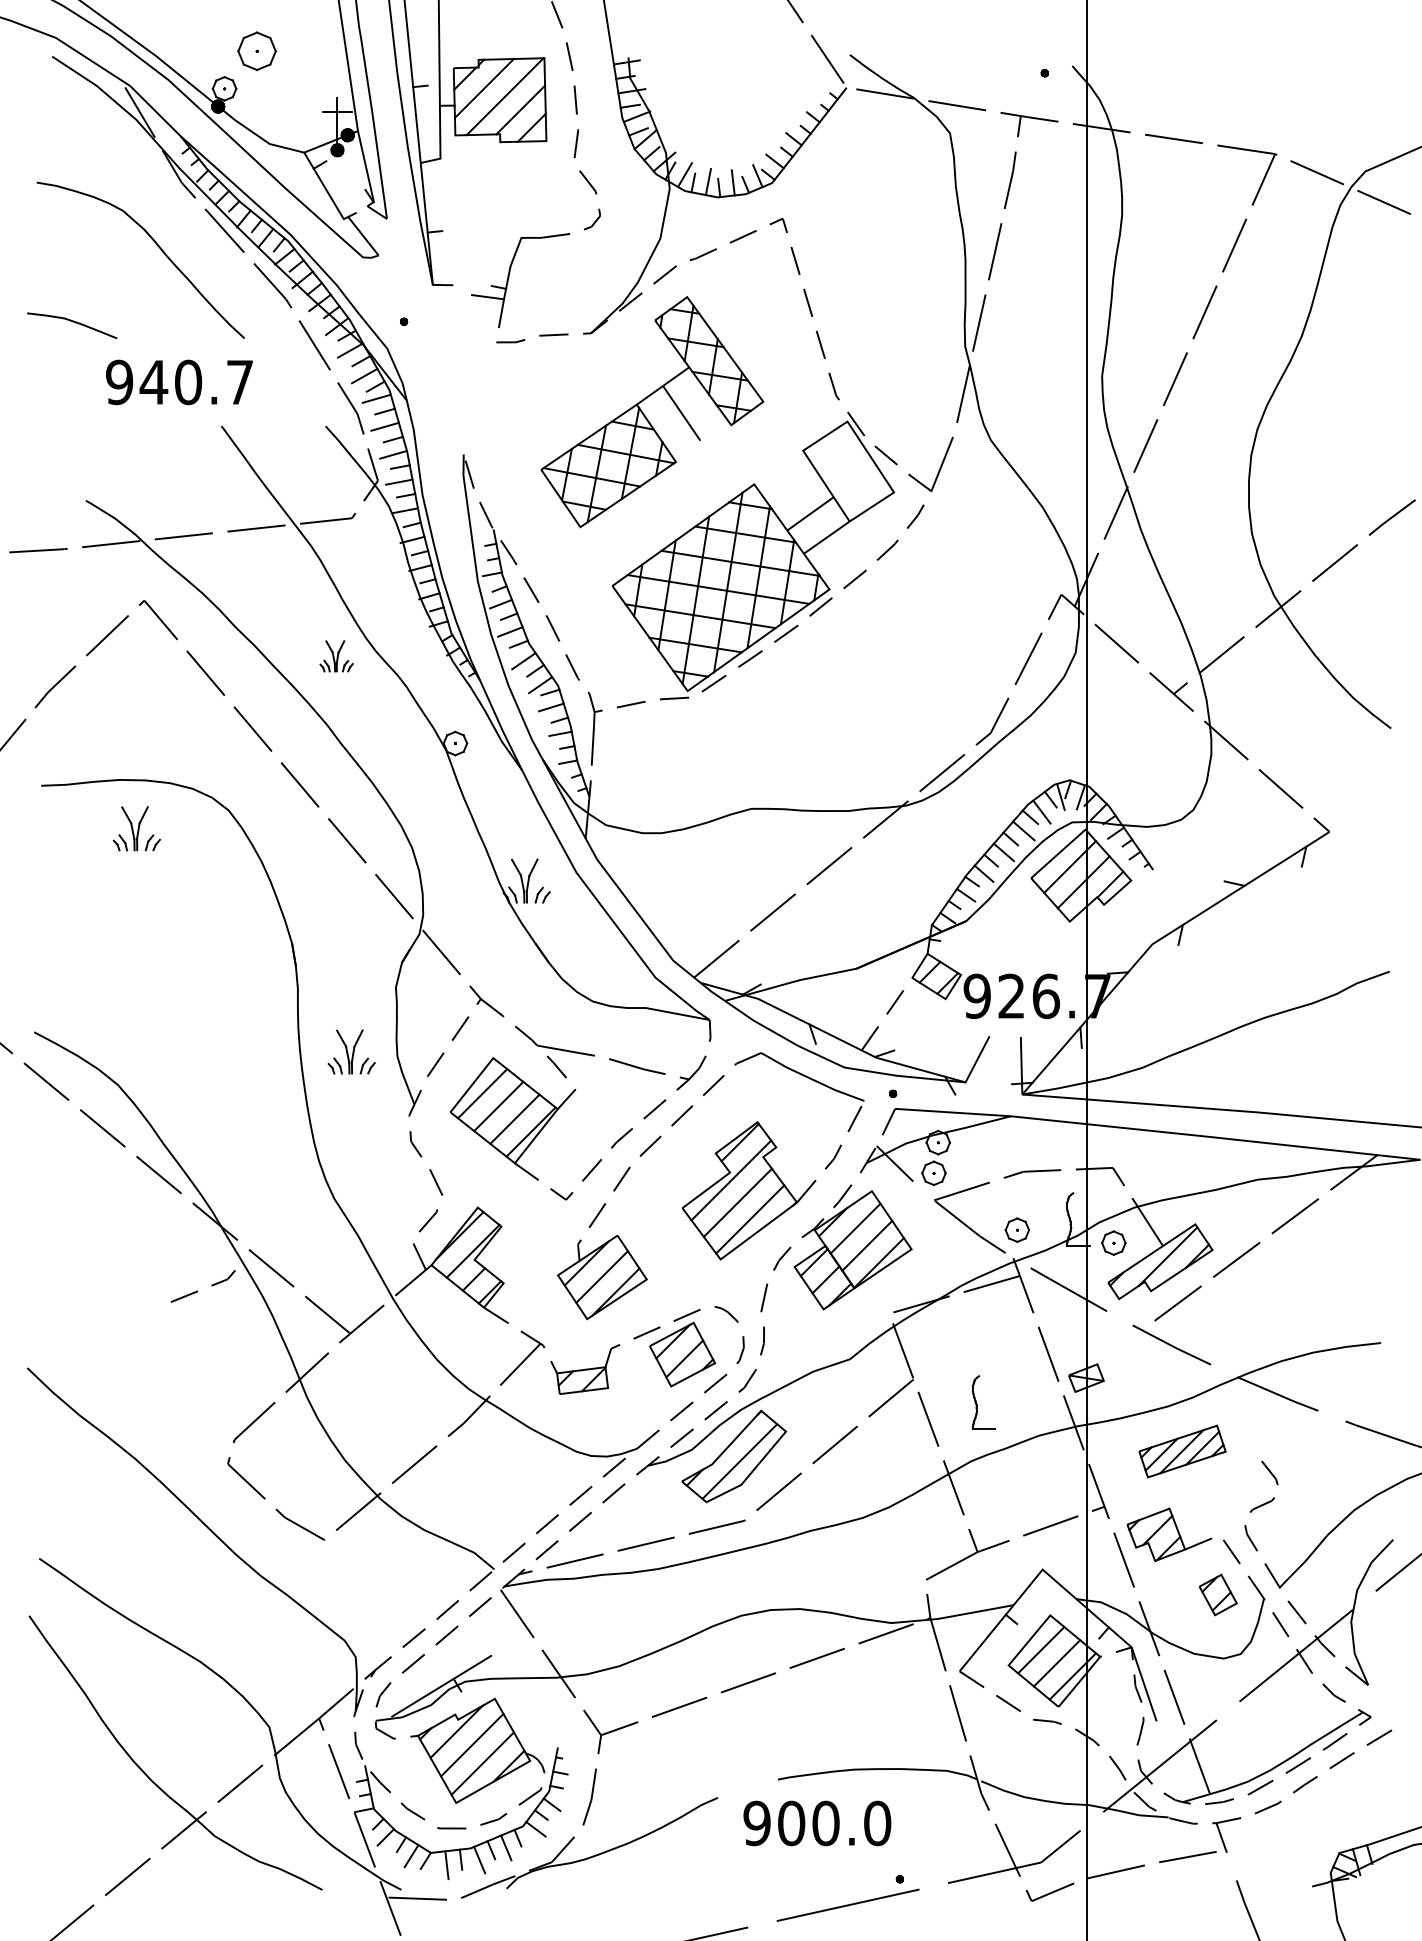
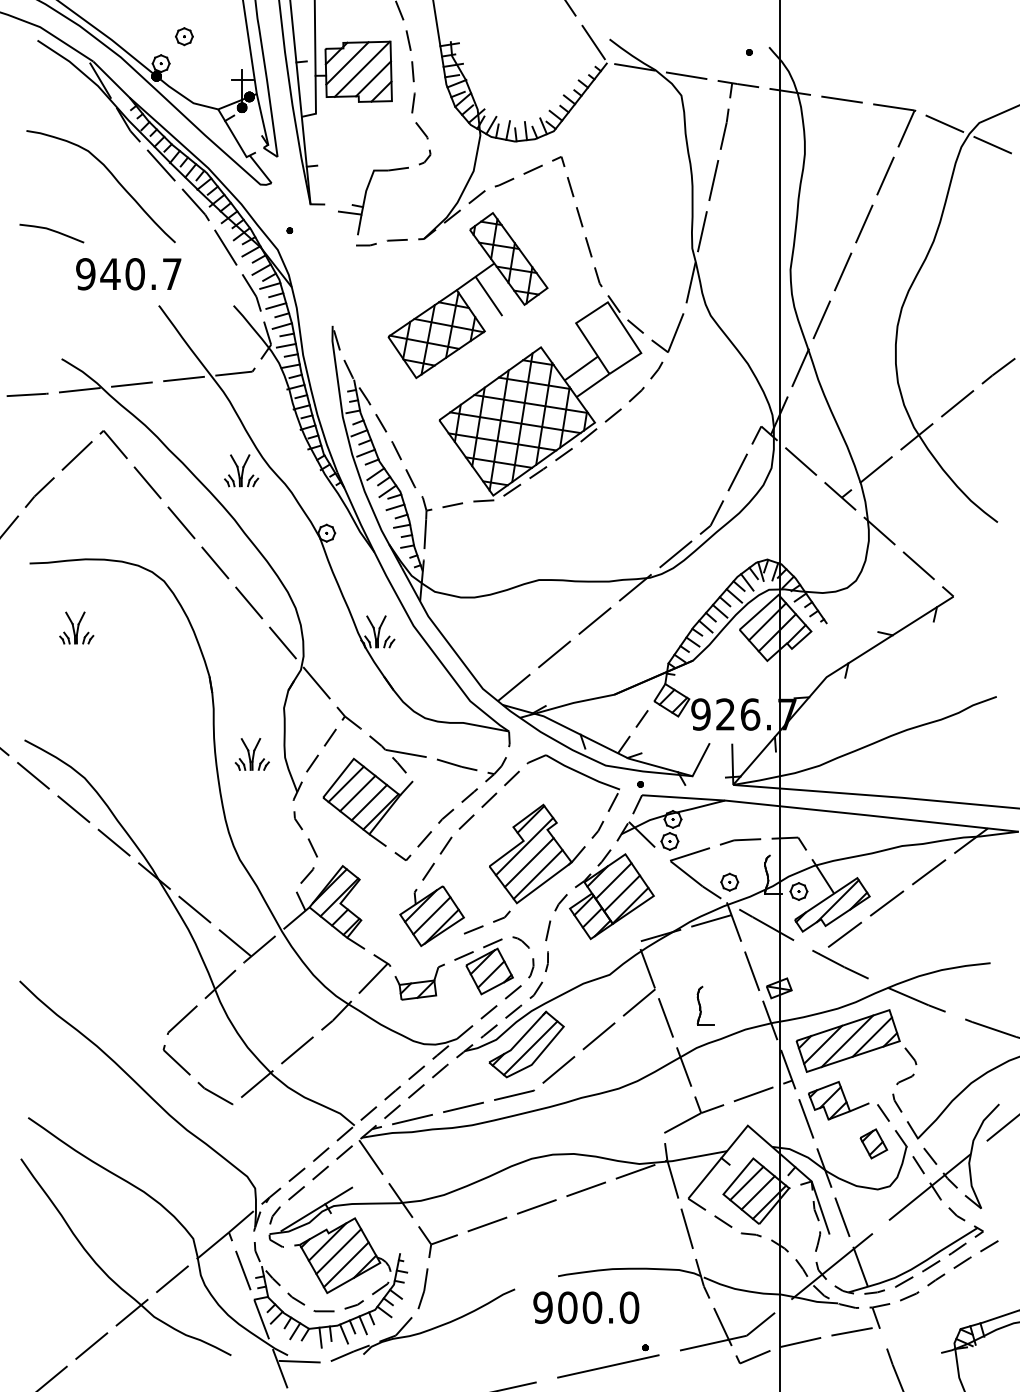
part: (256, 50) -> (184, 36), size x0.62
part: (336, 655) -> (241, 470), size x1.43
part: (136, 828) -> (76, 627), moved
line: (197, 1290) -> (483, 925), moved
part: (1182, 1451) -> (848, 1040), size x1.67

